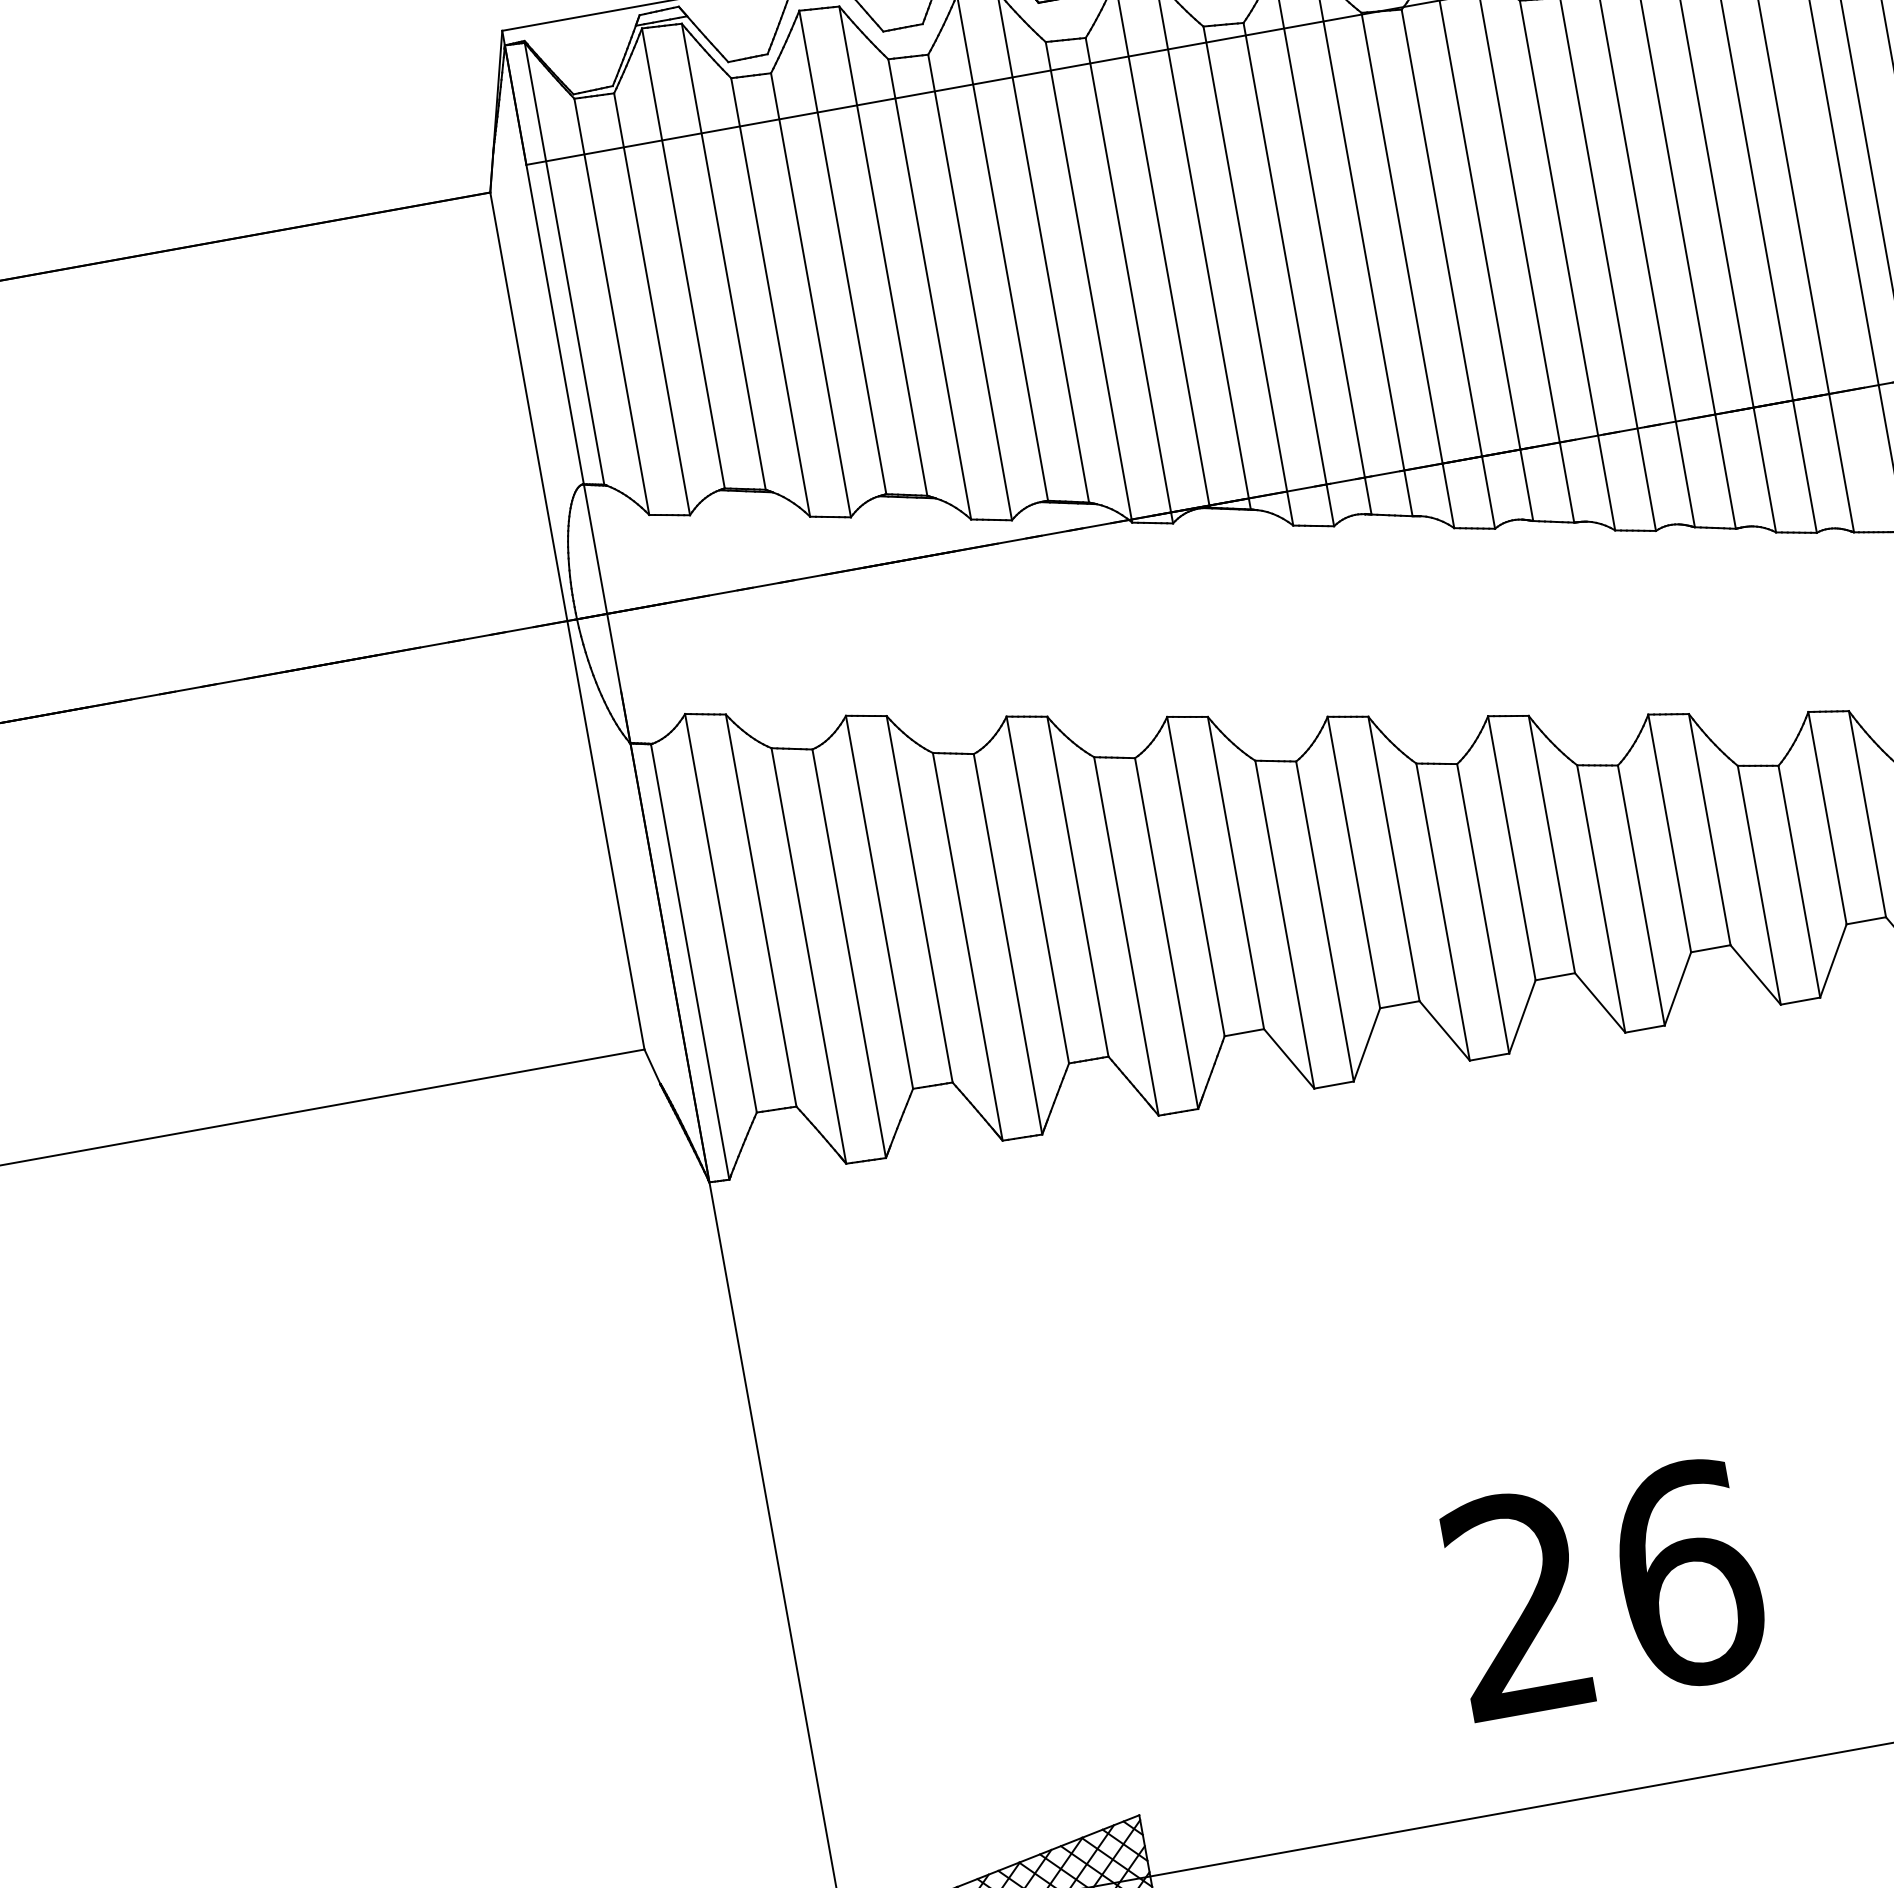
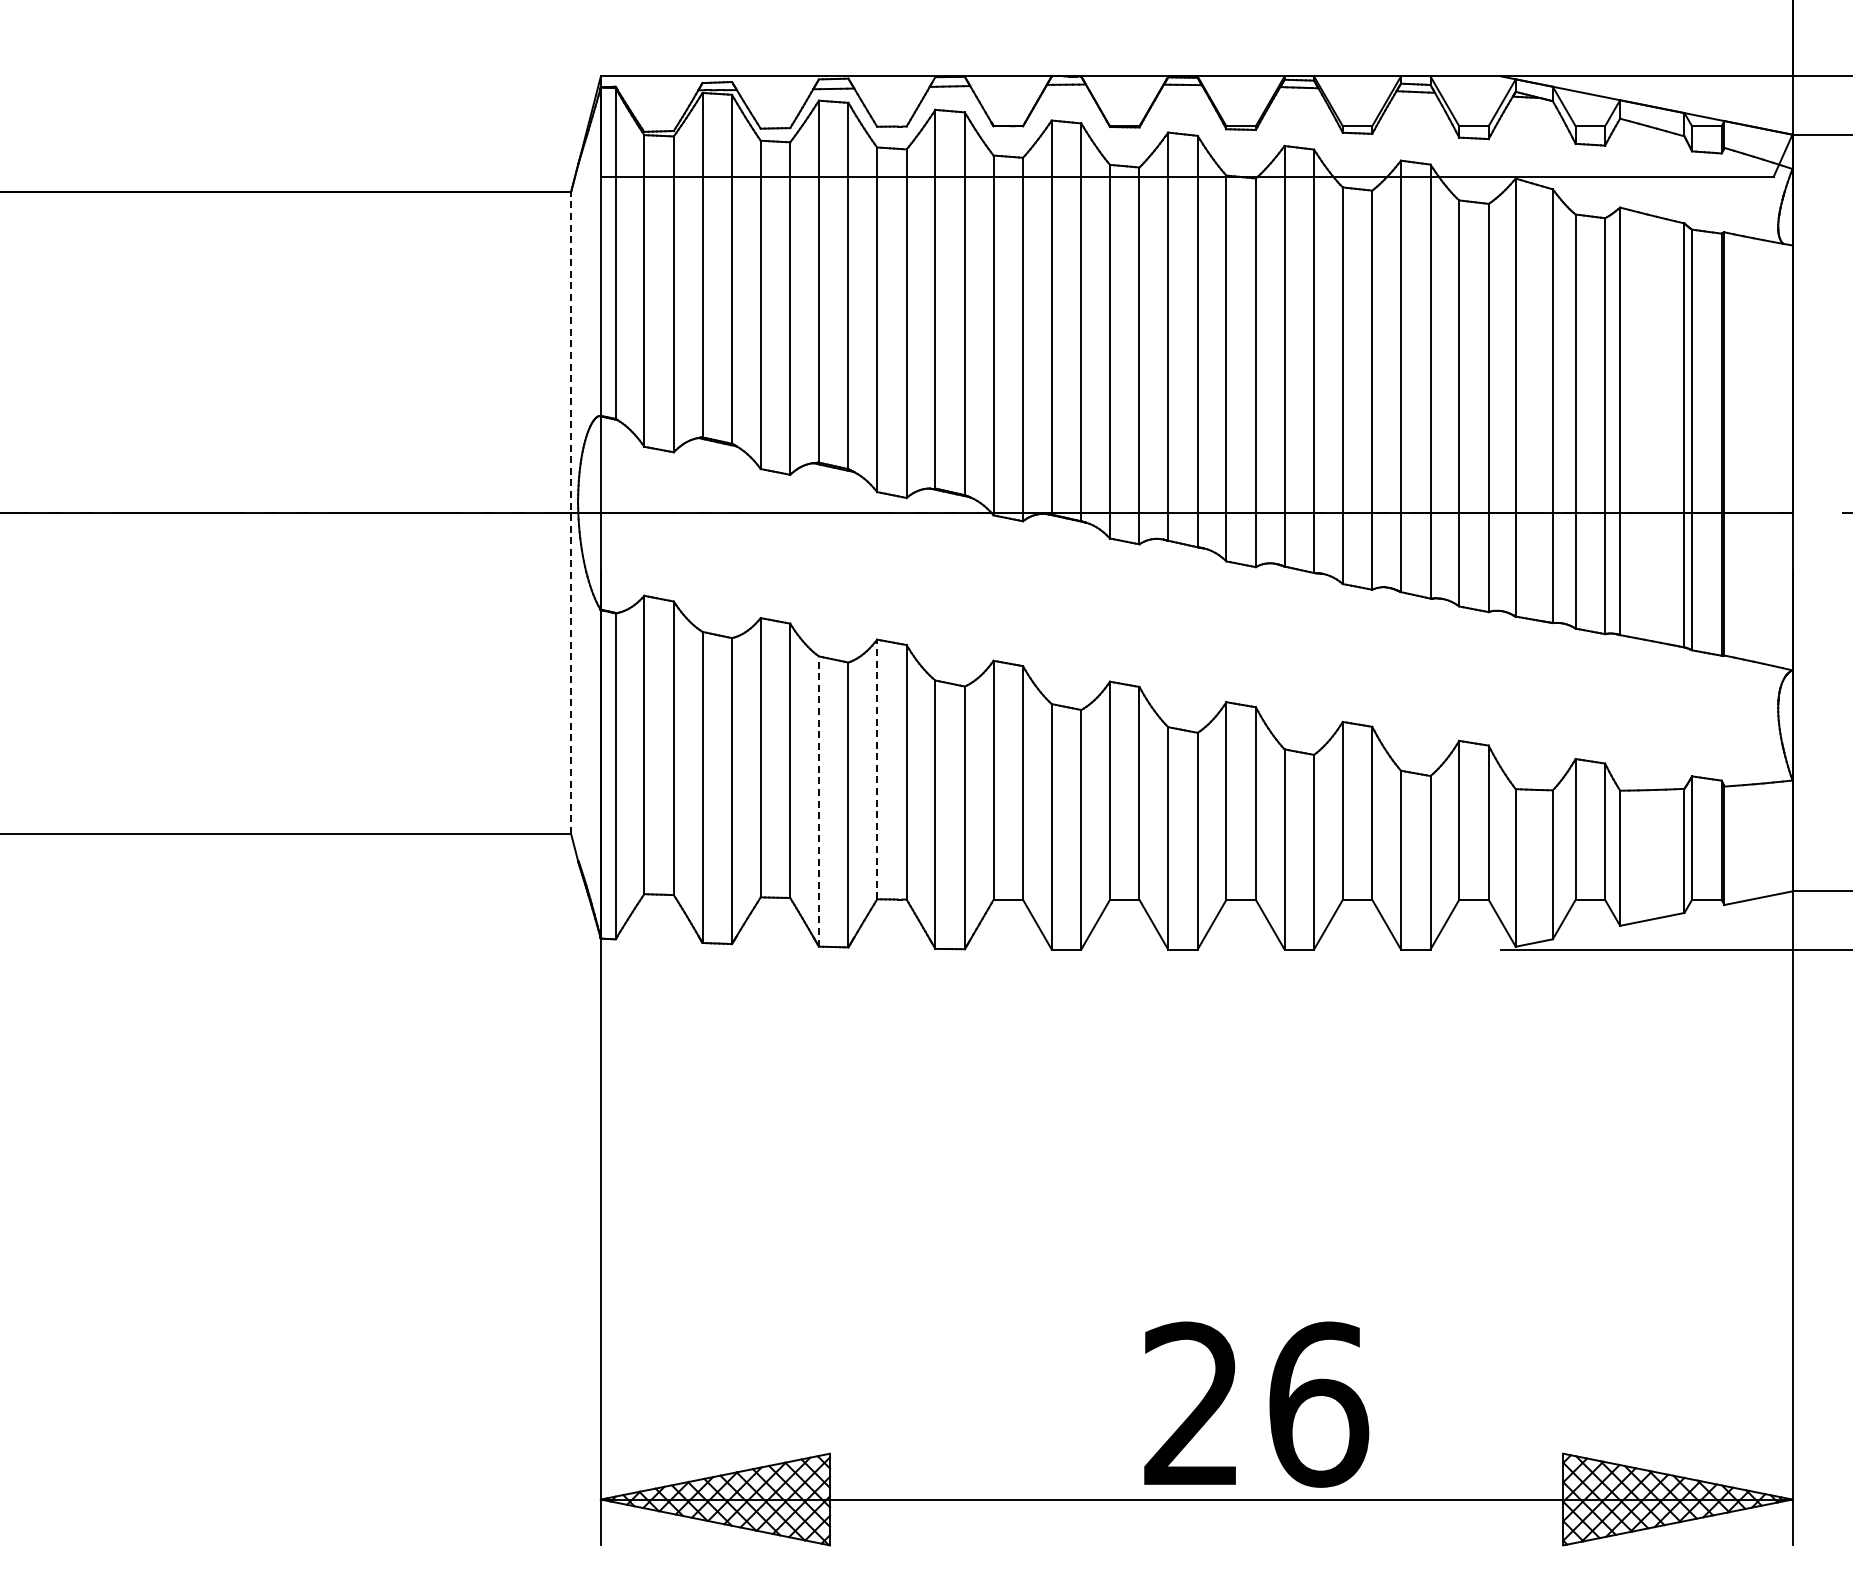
line: (568, 621) -> (571, 513), solid -> dashed
line: (1038, 889) -> (877, 769), solid -> dashed
line: (967, 946) -> (818, 801), solid -> dashed
text: (1605, 1589) -> (1256, 1404), moved

